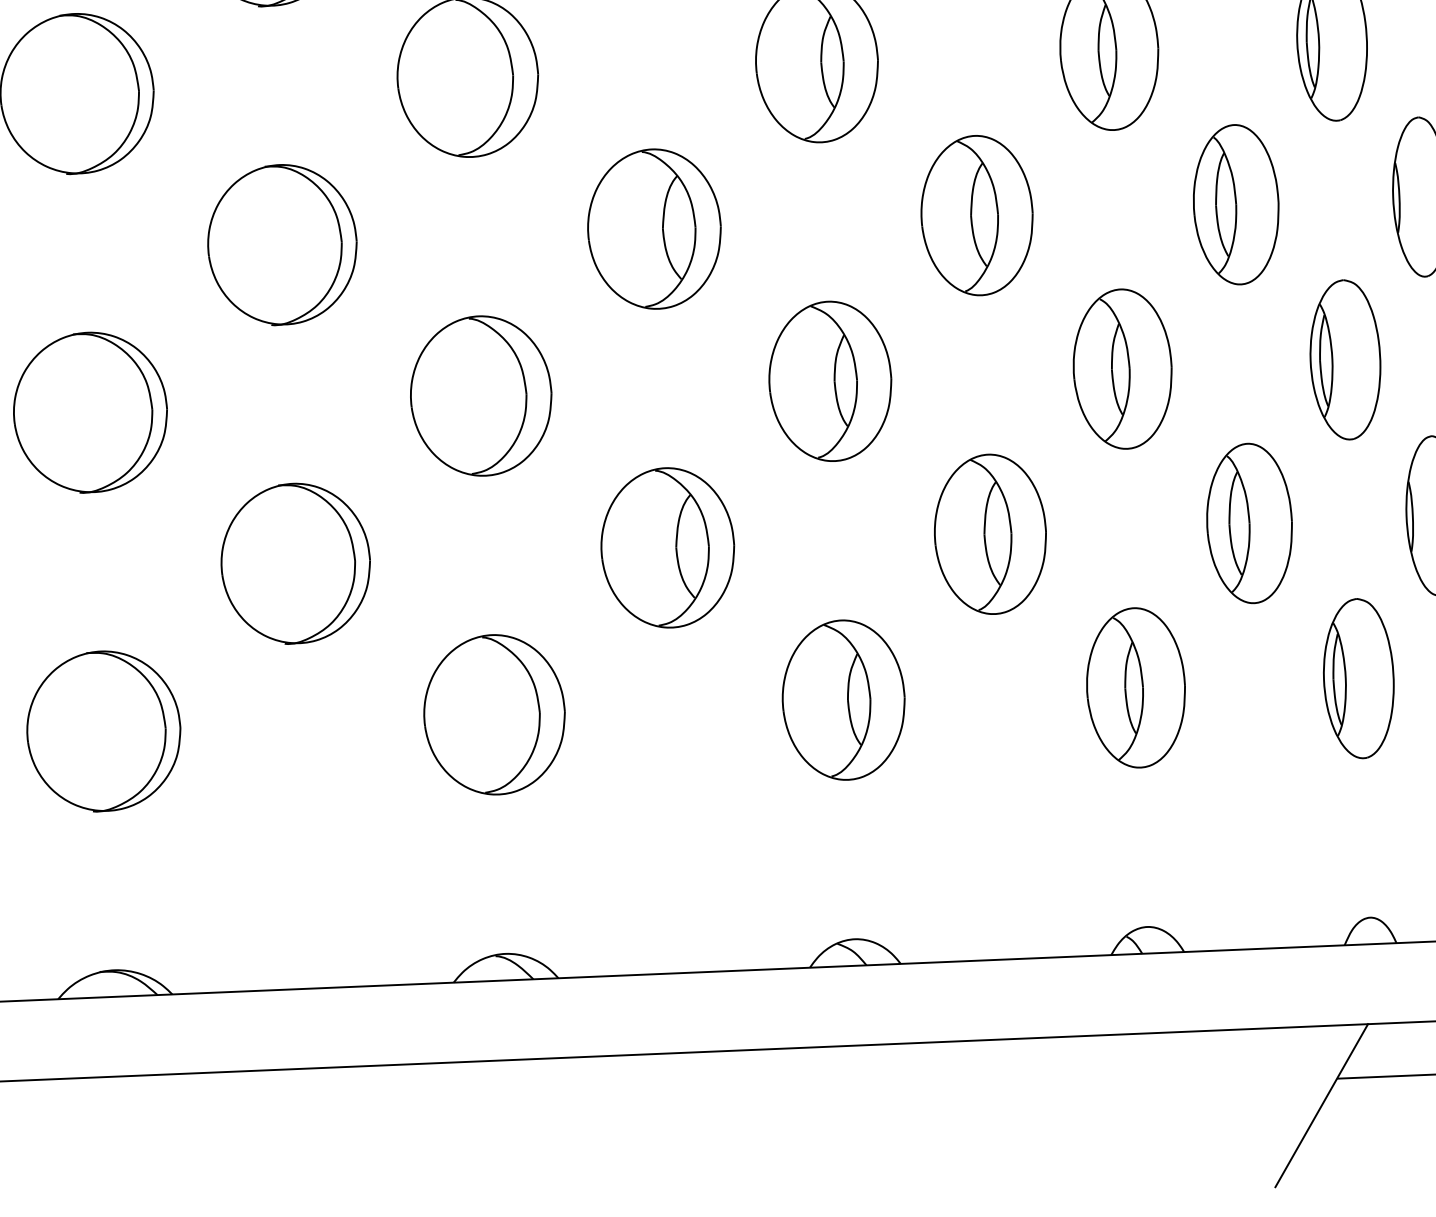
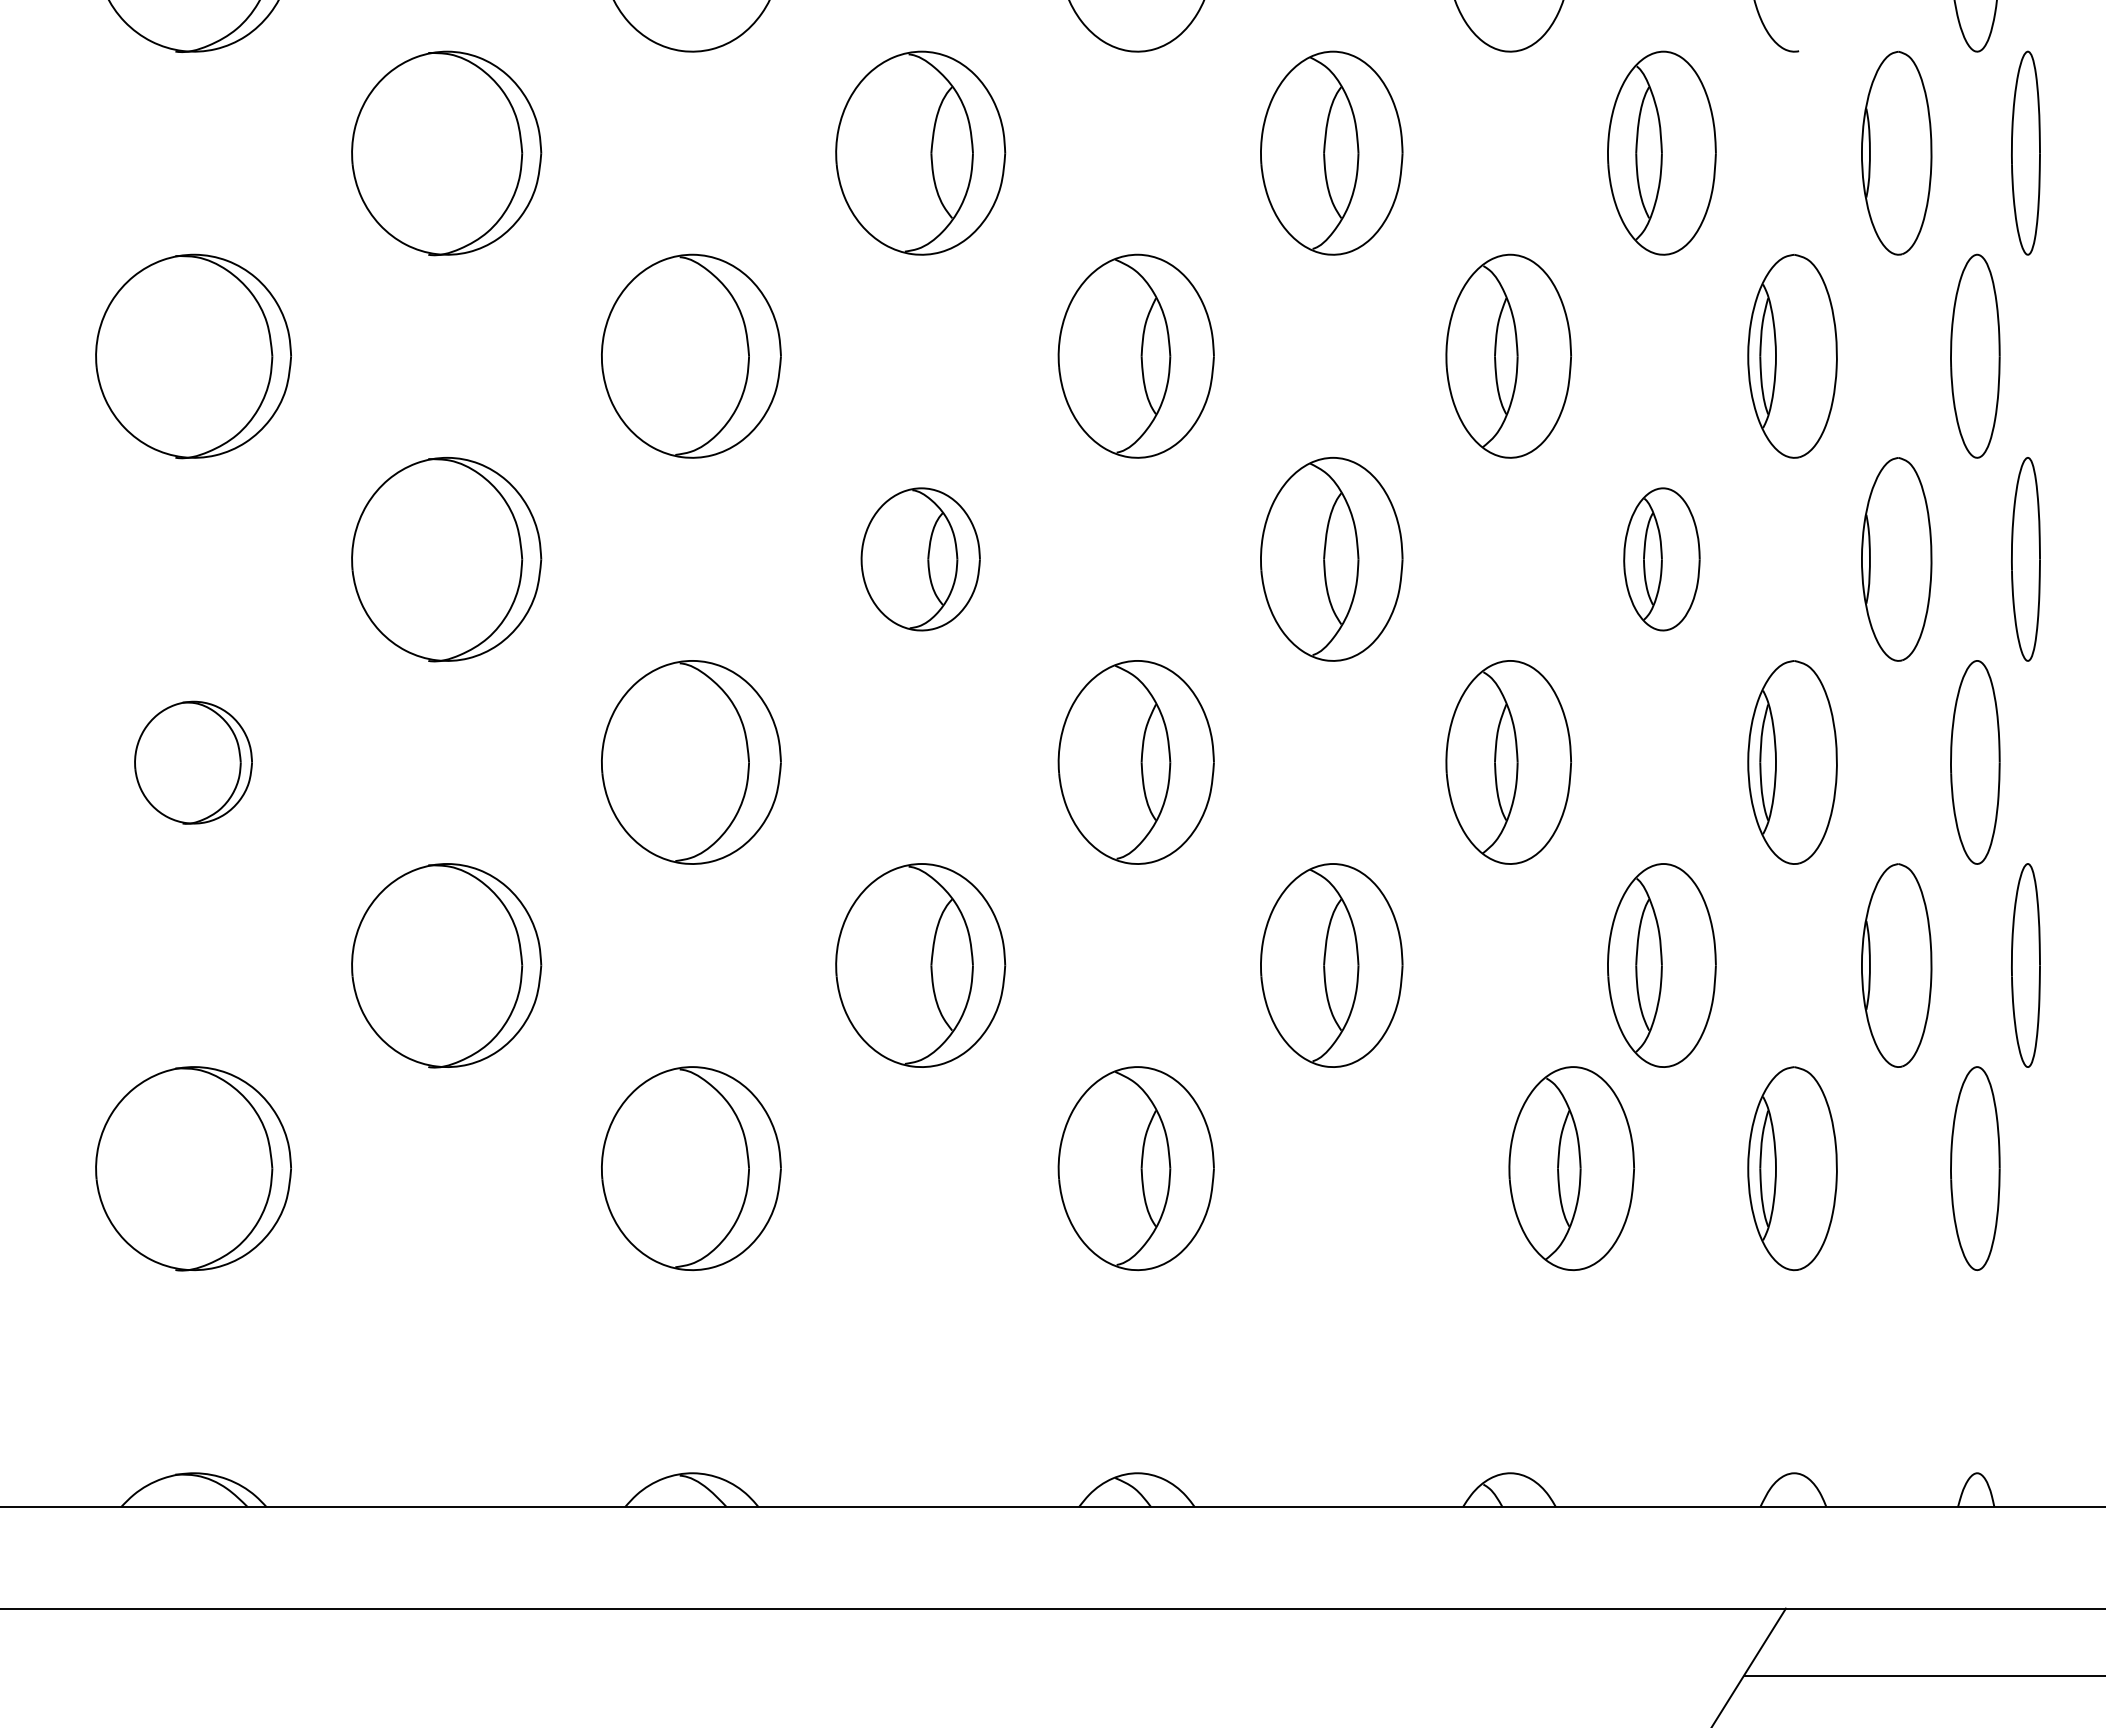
part: (1235, 204) -> (1661, 559), size x0.7
part: (654, 229) -> (920, 559), size x0.7
part: (90, 412) -> (193, 762), size x0.6
part: (1135, 687) -> (1571, 1168), moved

